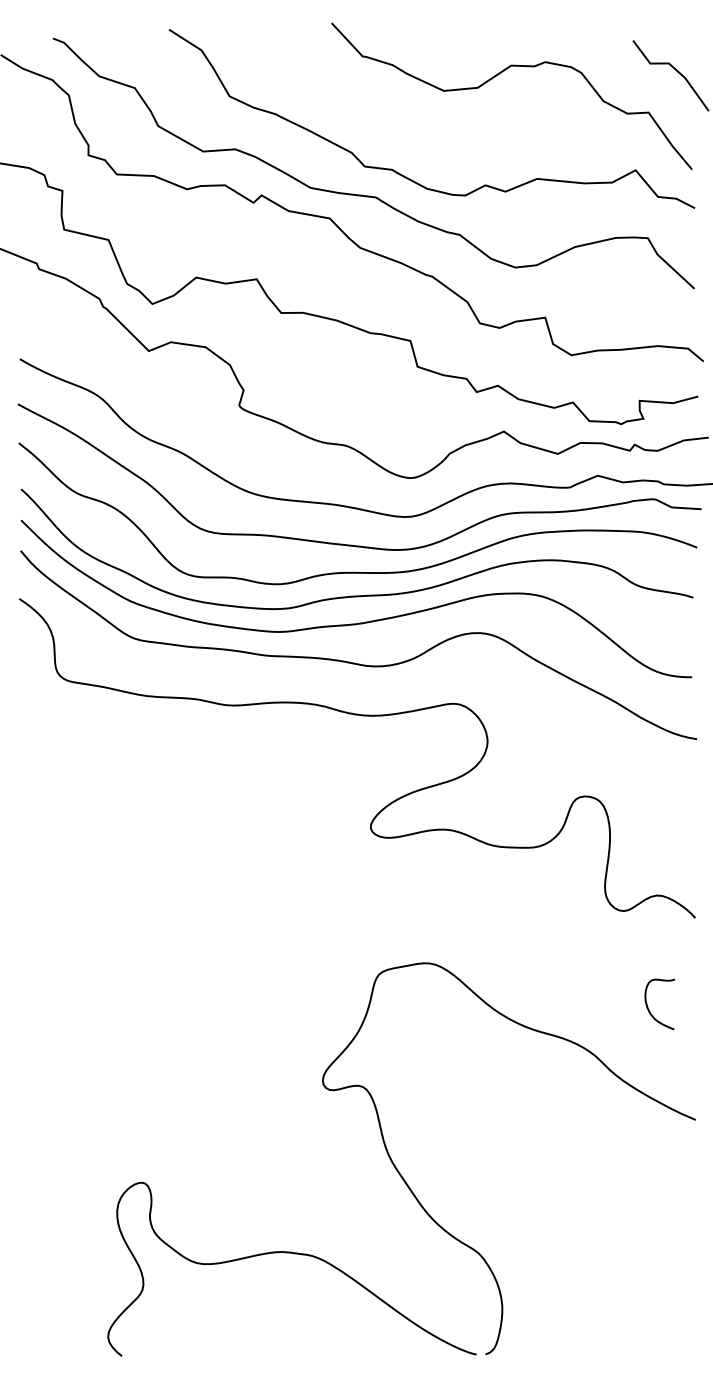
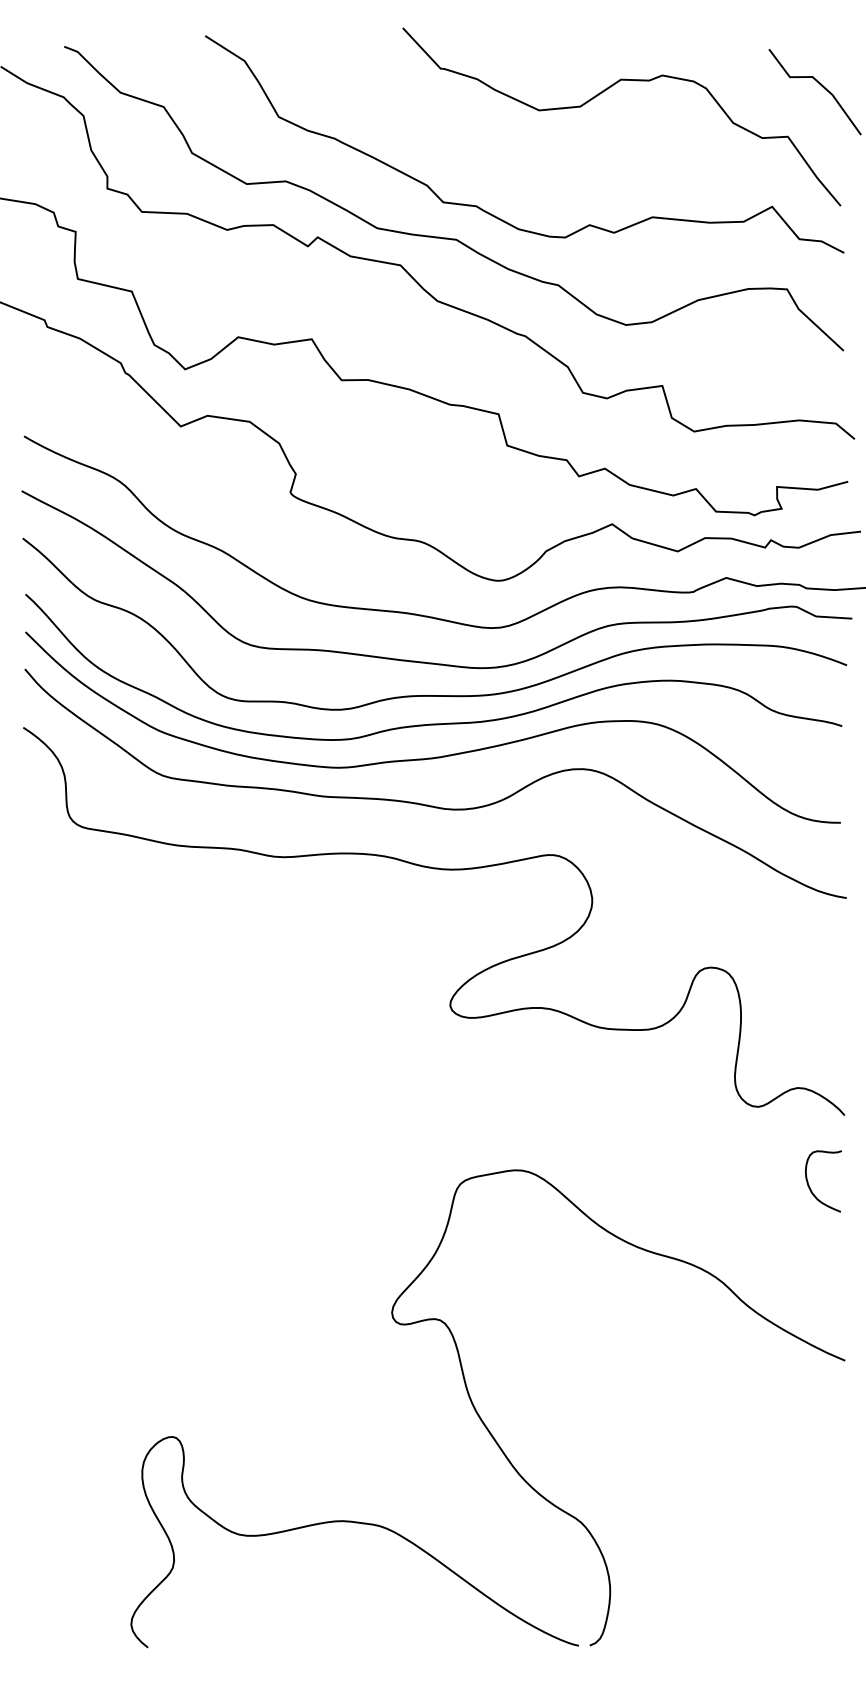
curve: (649, 1009) -> (810, 1187), moved

